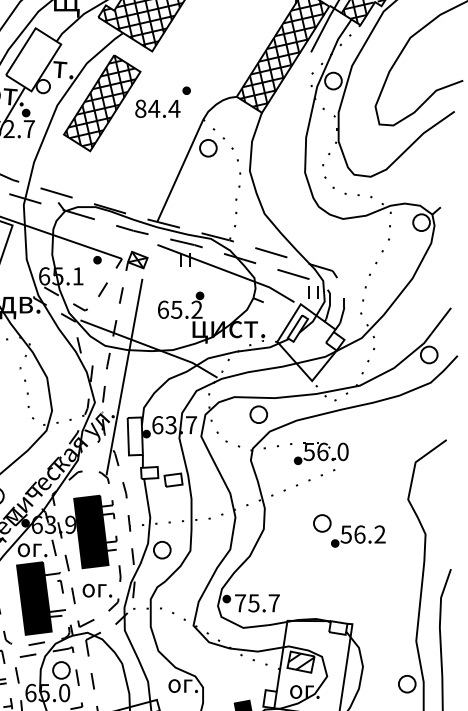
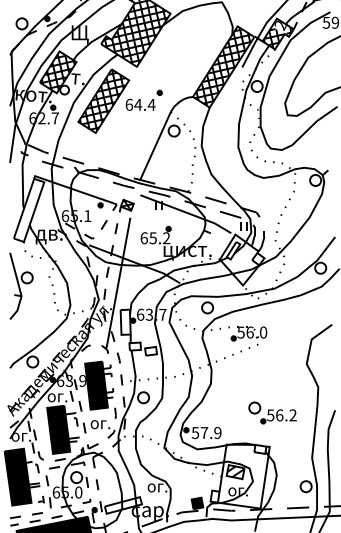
hatch: (32, 59) -> (57, 72), added
text: (139, 108) -> (128, 104), 84.4 -> 64.4
part: (349, 530) -> (272, 412), moved
text: (257, 604) -> (206, 433), 75.7 -> 57.9

